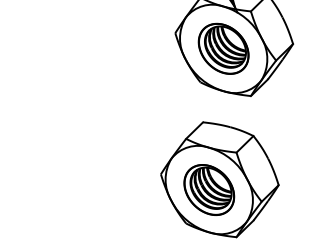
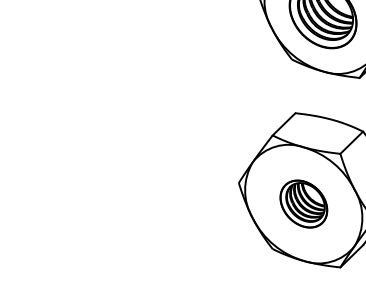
part: (209, 189) -> (304, 203), size x0.7

